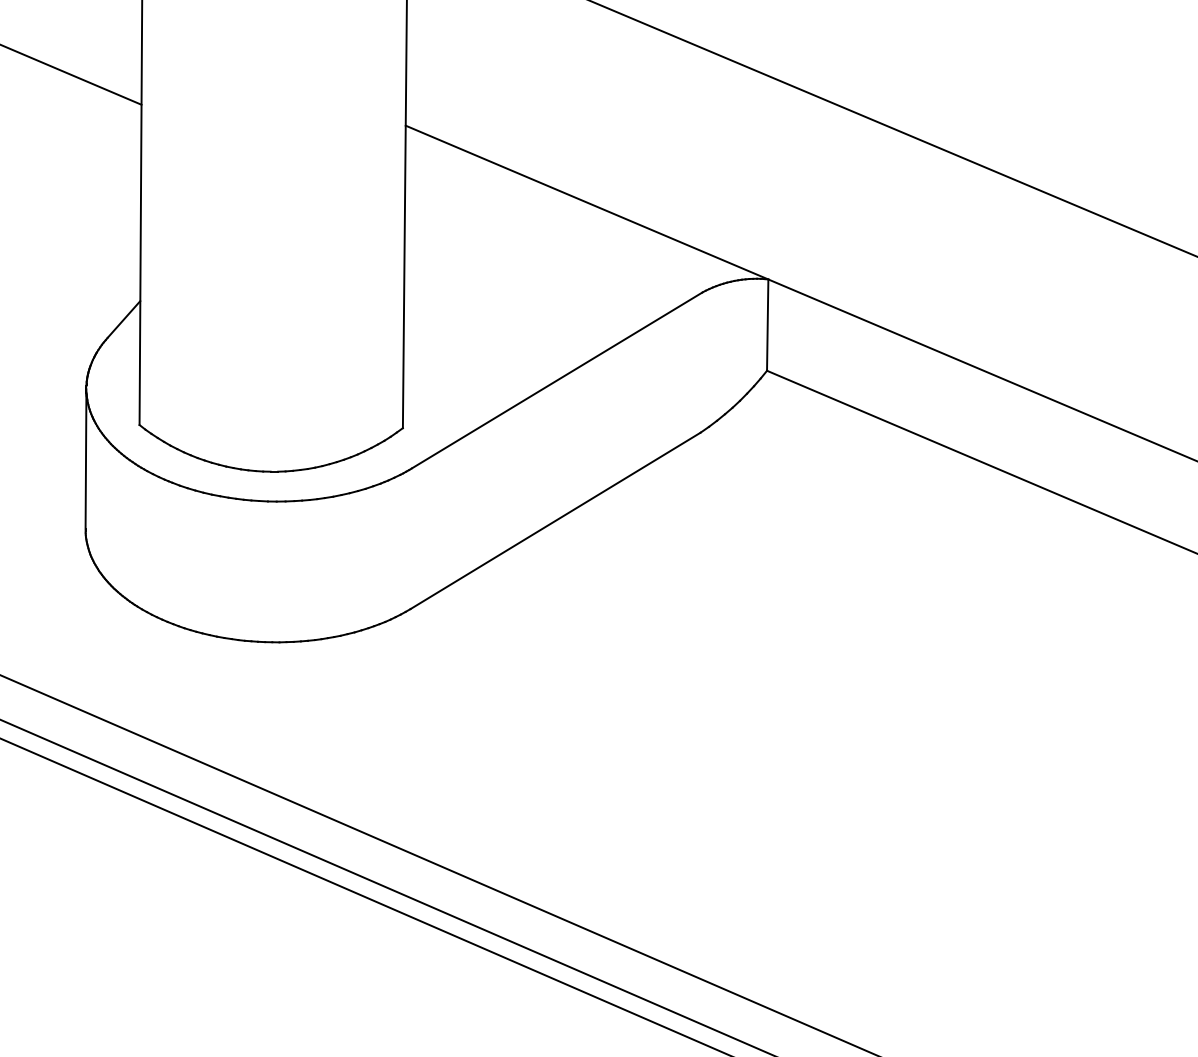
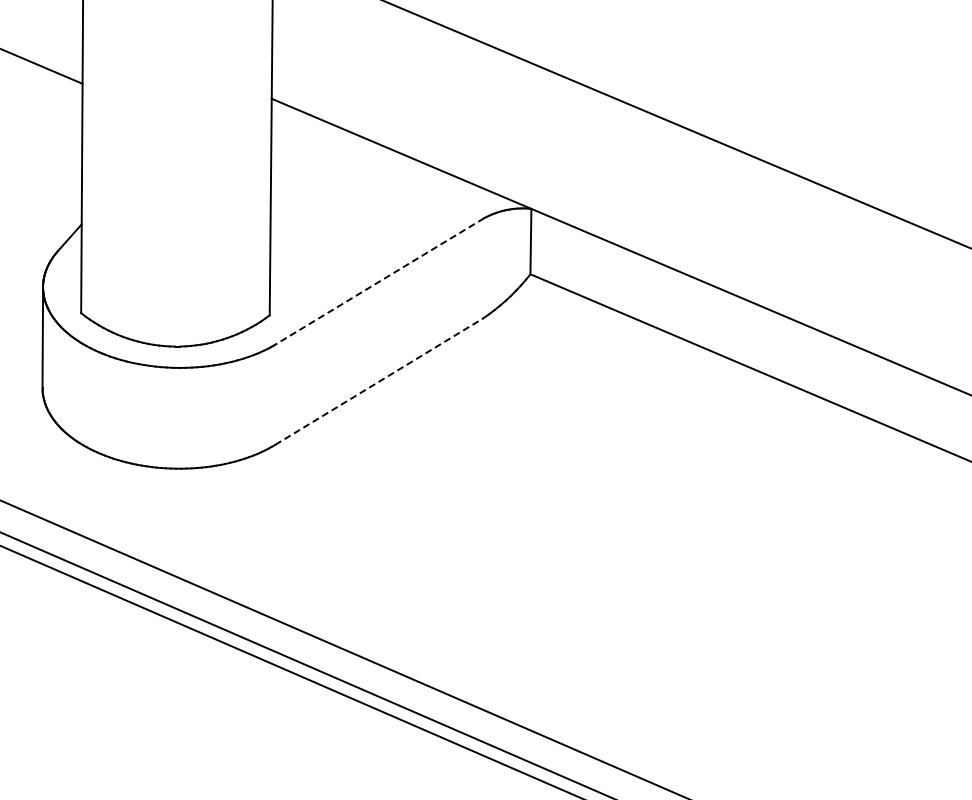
line: (557, 380) -> (380, 281), solid -> dashed
line: (556, 520) -> (379, 381), solid -> dashed

